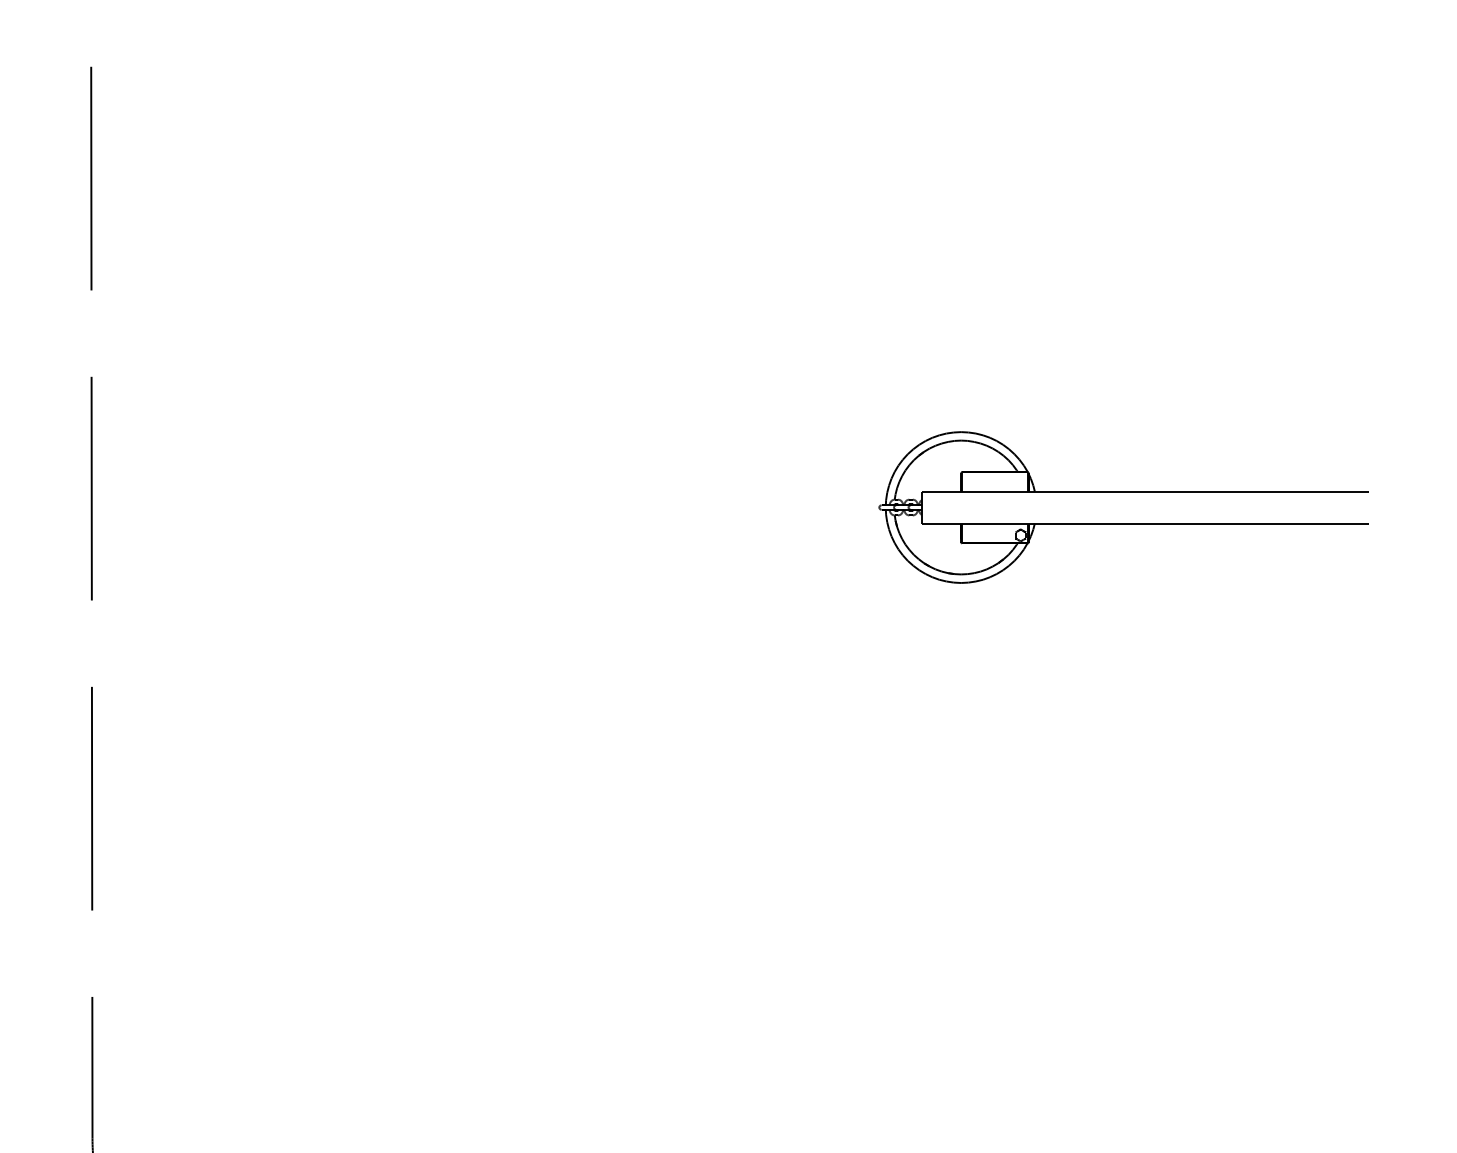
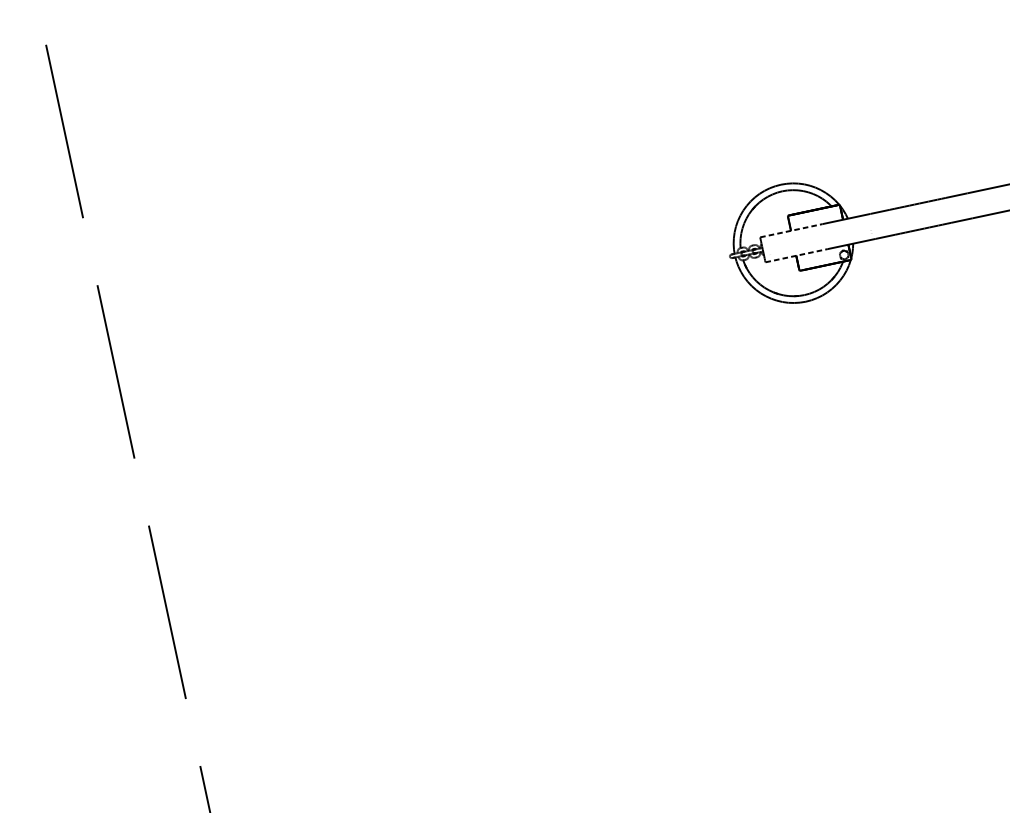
line: (962, 491) -> (791, 230), solid -> dashed
line: (962, 523) -> (797, 255), solid -> dashed

